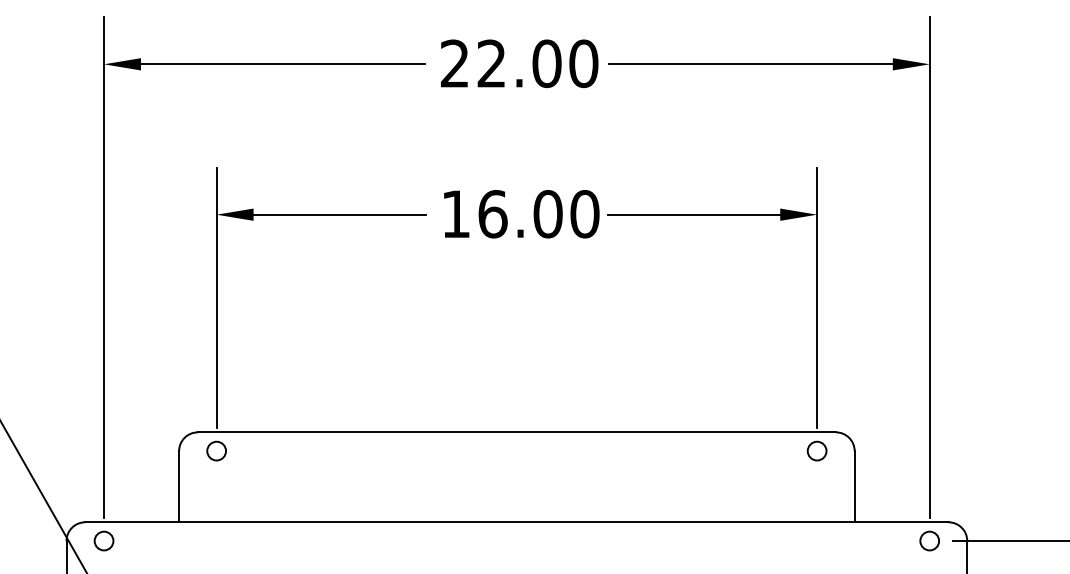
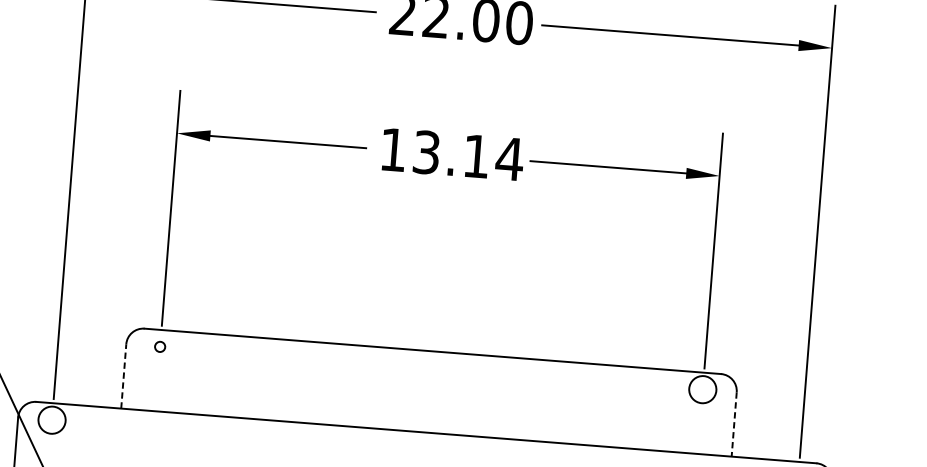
text: (539, 214) -> (468, 156), 16.00 -> 13.14
circle: (216, 450) -> (160, 346), size x0.6
circle: (816, 450) -> (702, 389), size x1.6
line: (179, 486) -> (124, 376), solid -> dashed
line: (854, 486) -> (734, 424), solid -> dashed
circle: (103, 540) -> (51, 419), size x1.6

